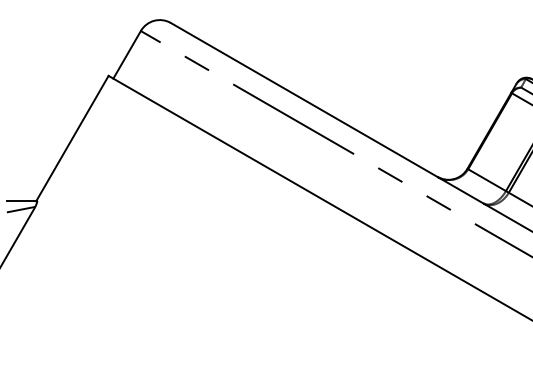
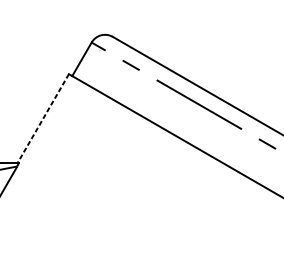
line: (72, 139) -> (43, 118), solid -> dashed

